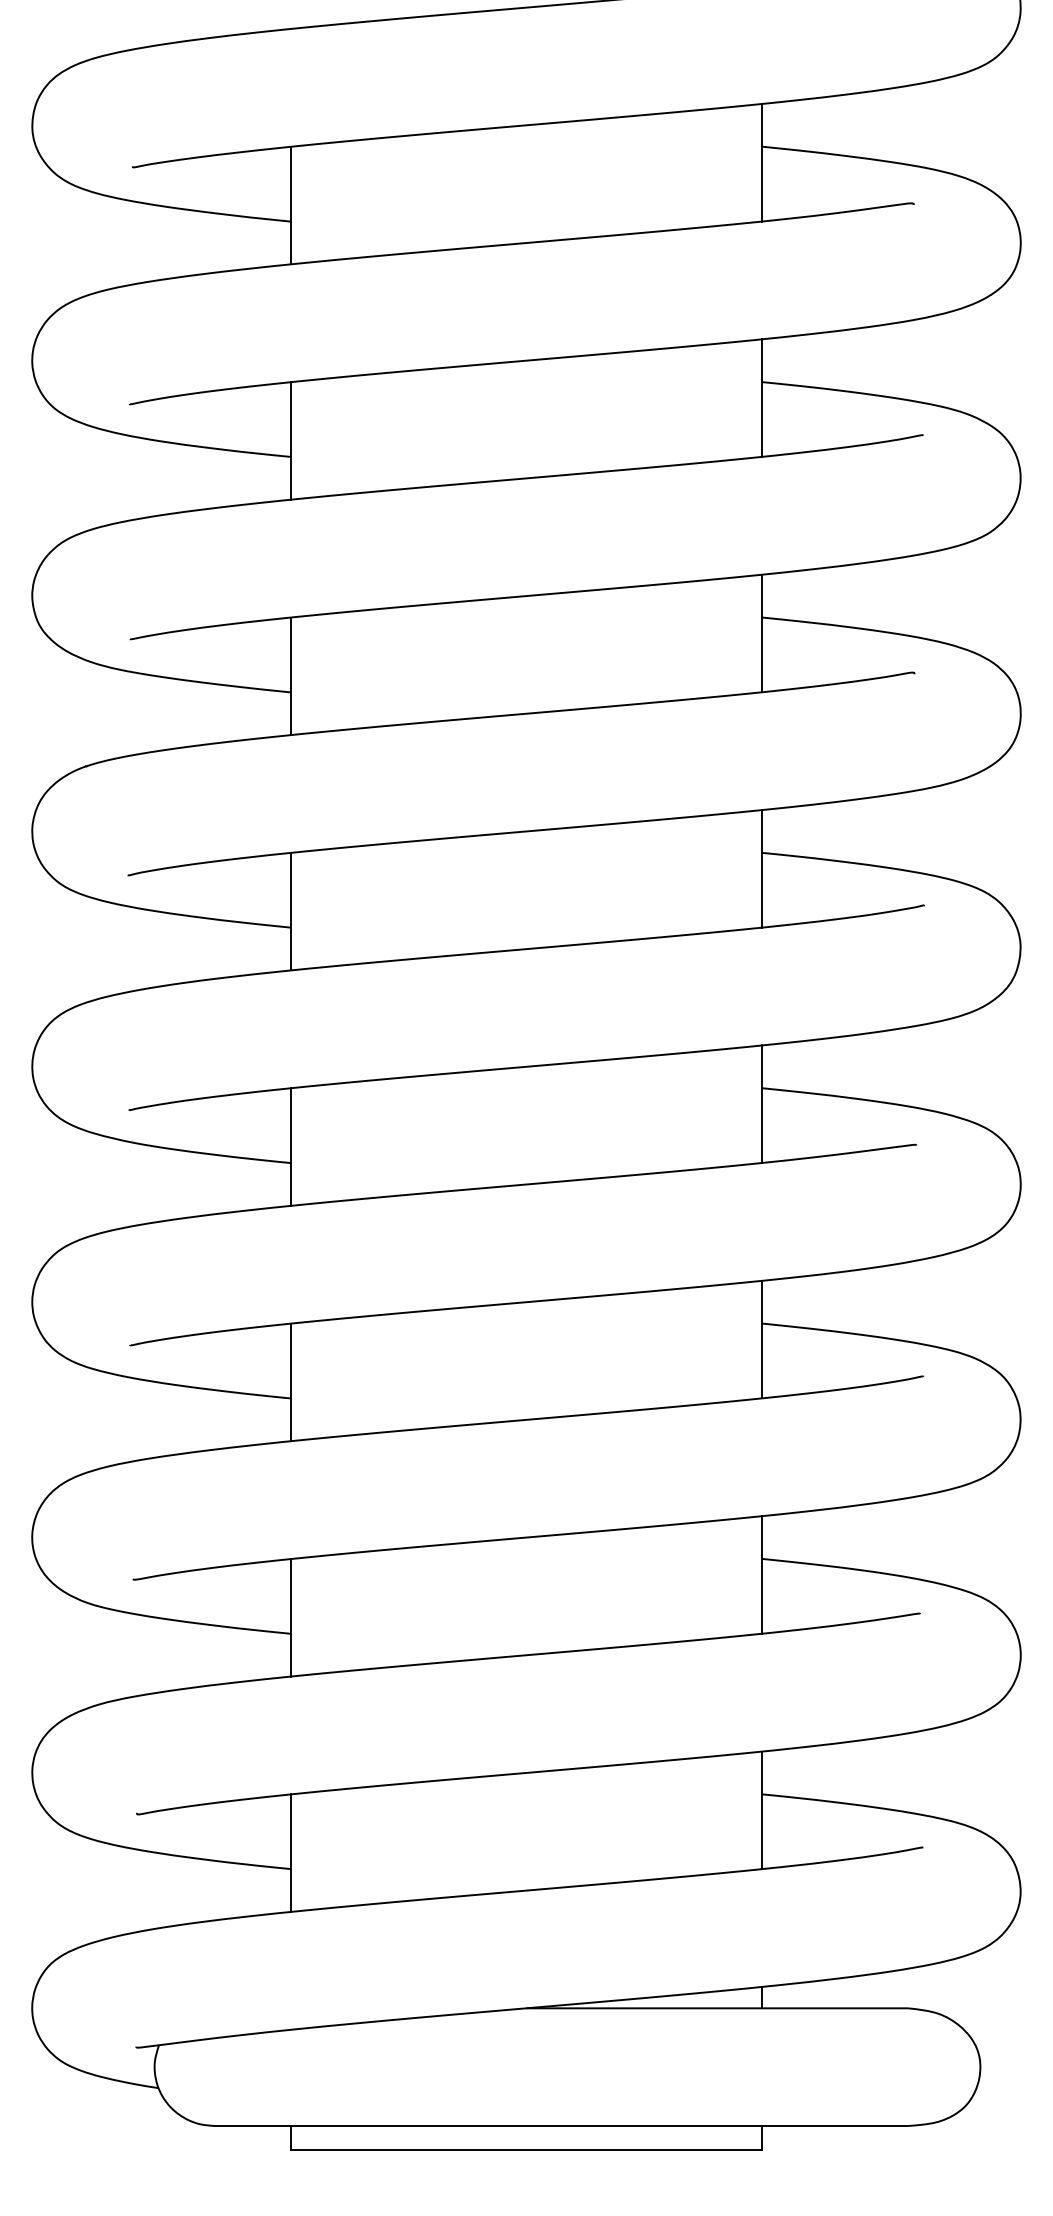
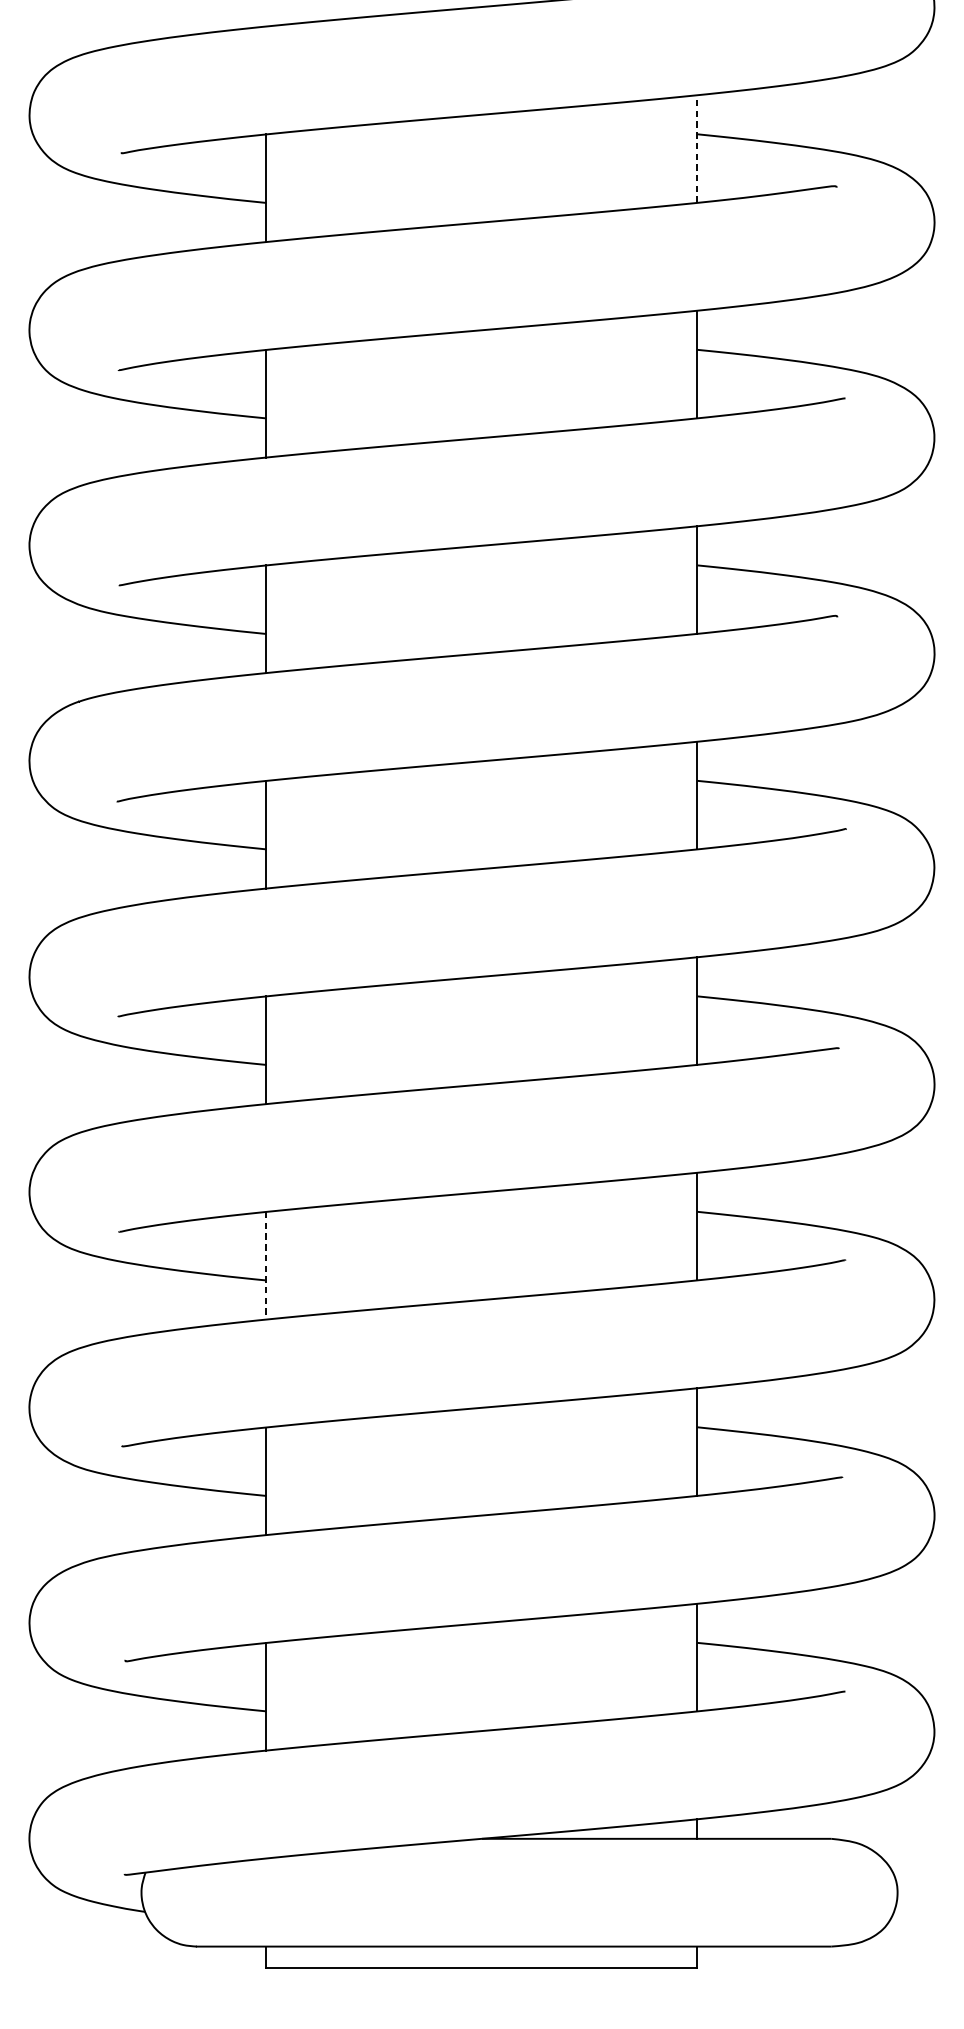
line: (761, 162) -> (697, 148), solid -> dashed
line: (291, 1382) -> (266, 1265), solid -> dashed

